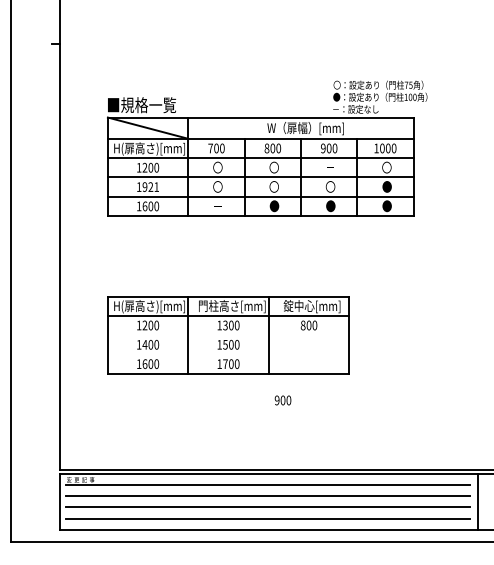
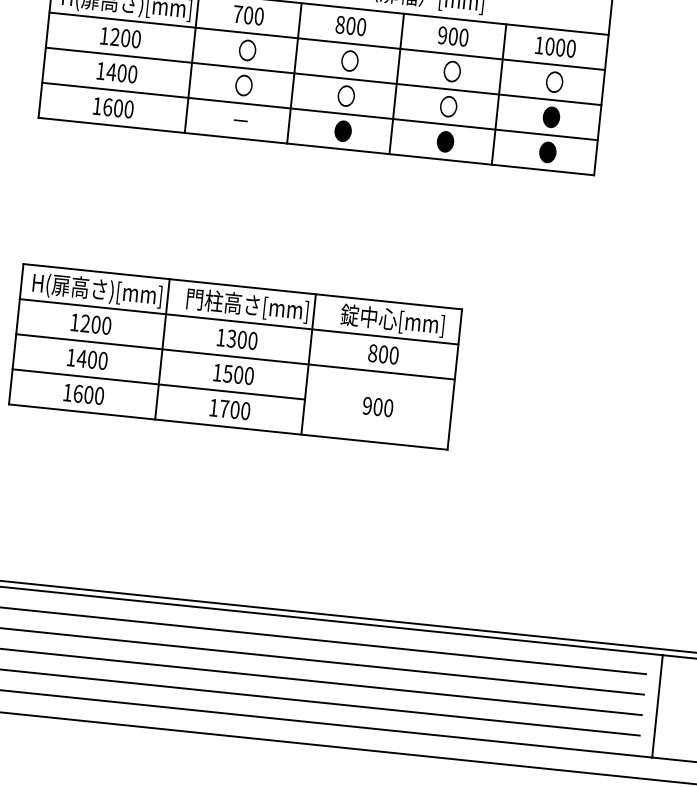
text: (330, 167) -> (452, 71), － -> 〇
text: (150, 186) -> (121, 72), 1921 -> 1400
line: (228, 335) -> (235, 357), added
line: (187, 354) -> (157, 384), added
text: (282, 400) -> (377, 407), moved

